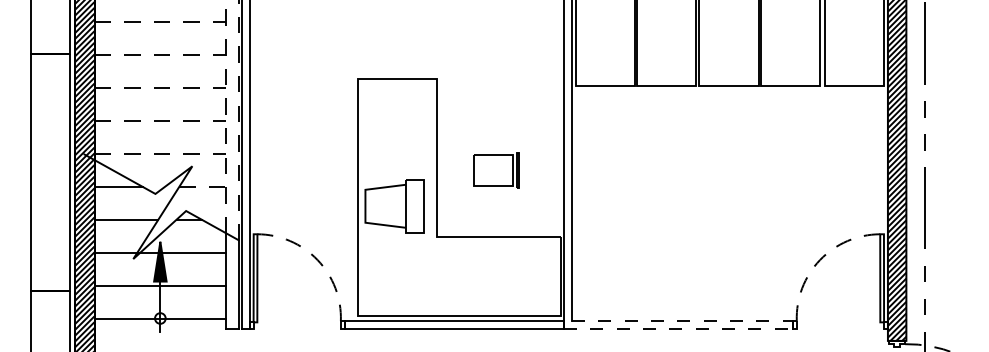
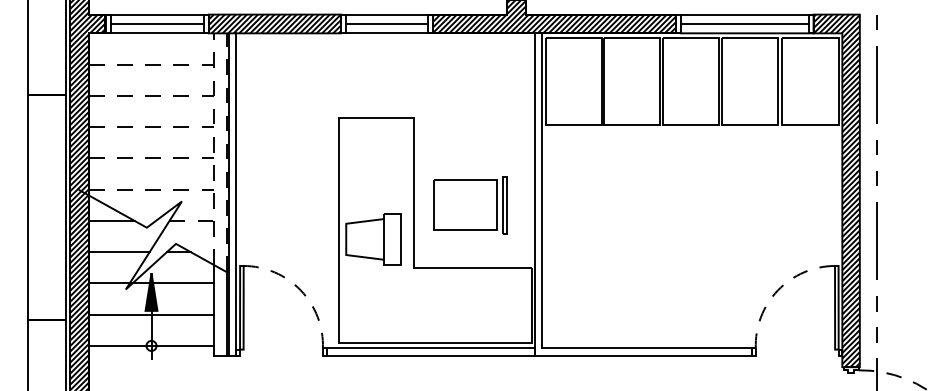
part: (496, 170) -> (470, 205), size x1.67
line: (682, 321) -> (647, 348), dashed -> solid
line: (678, 328) -> (643, 355), dashed -> solid

